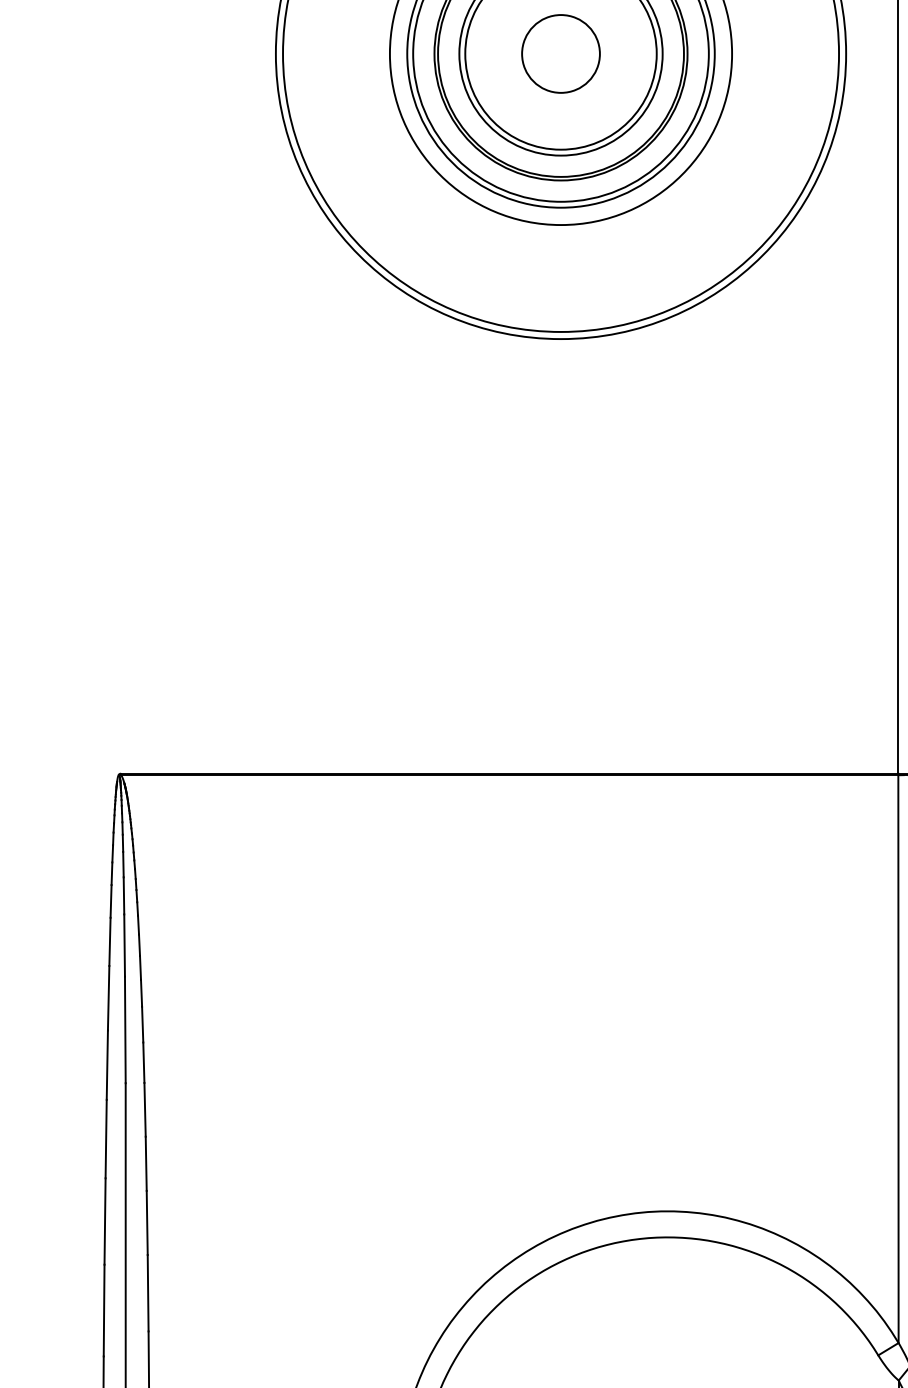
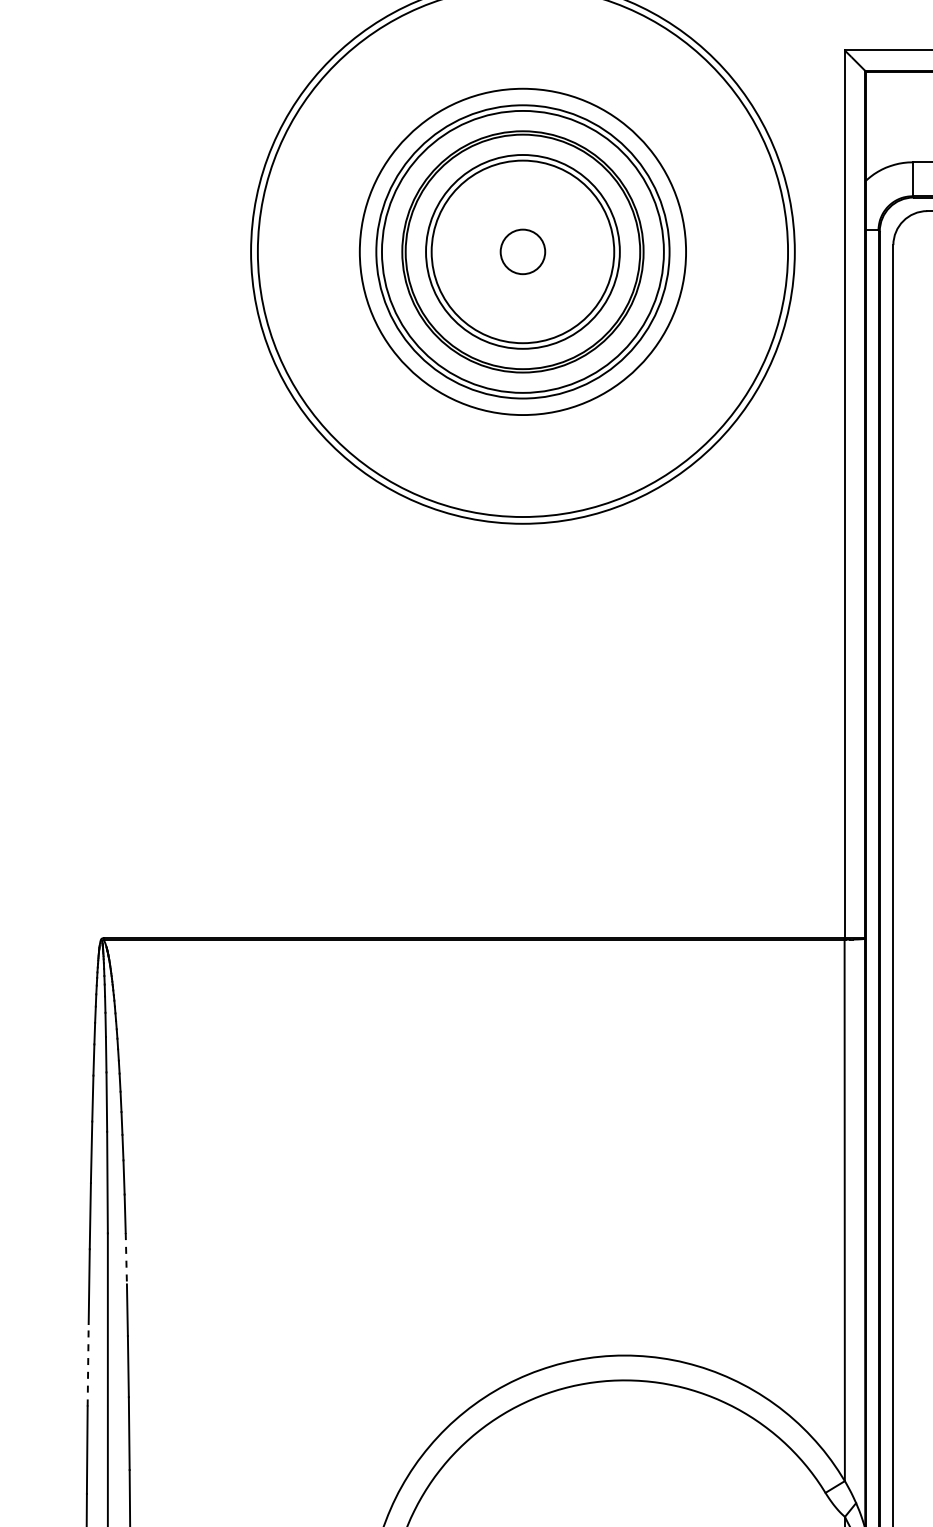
circle: (560, 53) -> (522, 251), size x0.6
line: (145, 1109) -> (126, 1258), solid -> dashed
line: (105, 1220) -> (88, 1364), solid -> dashed

